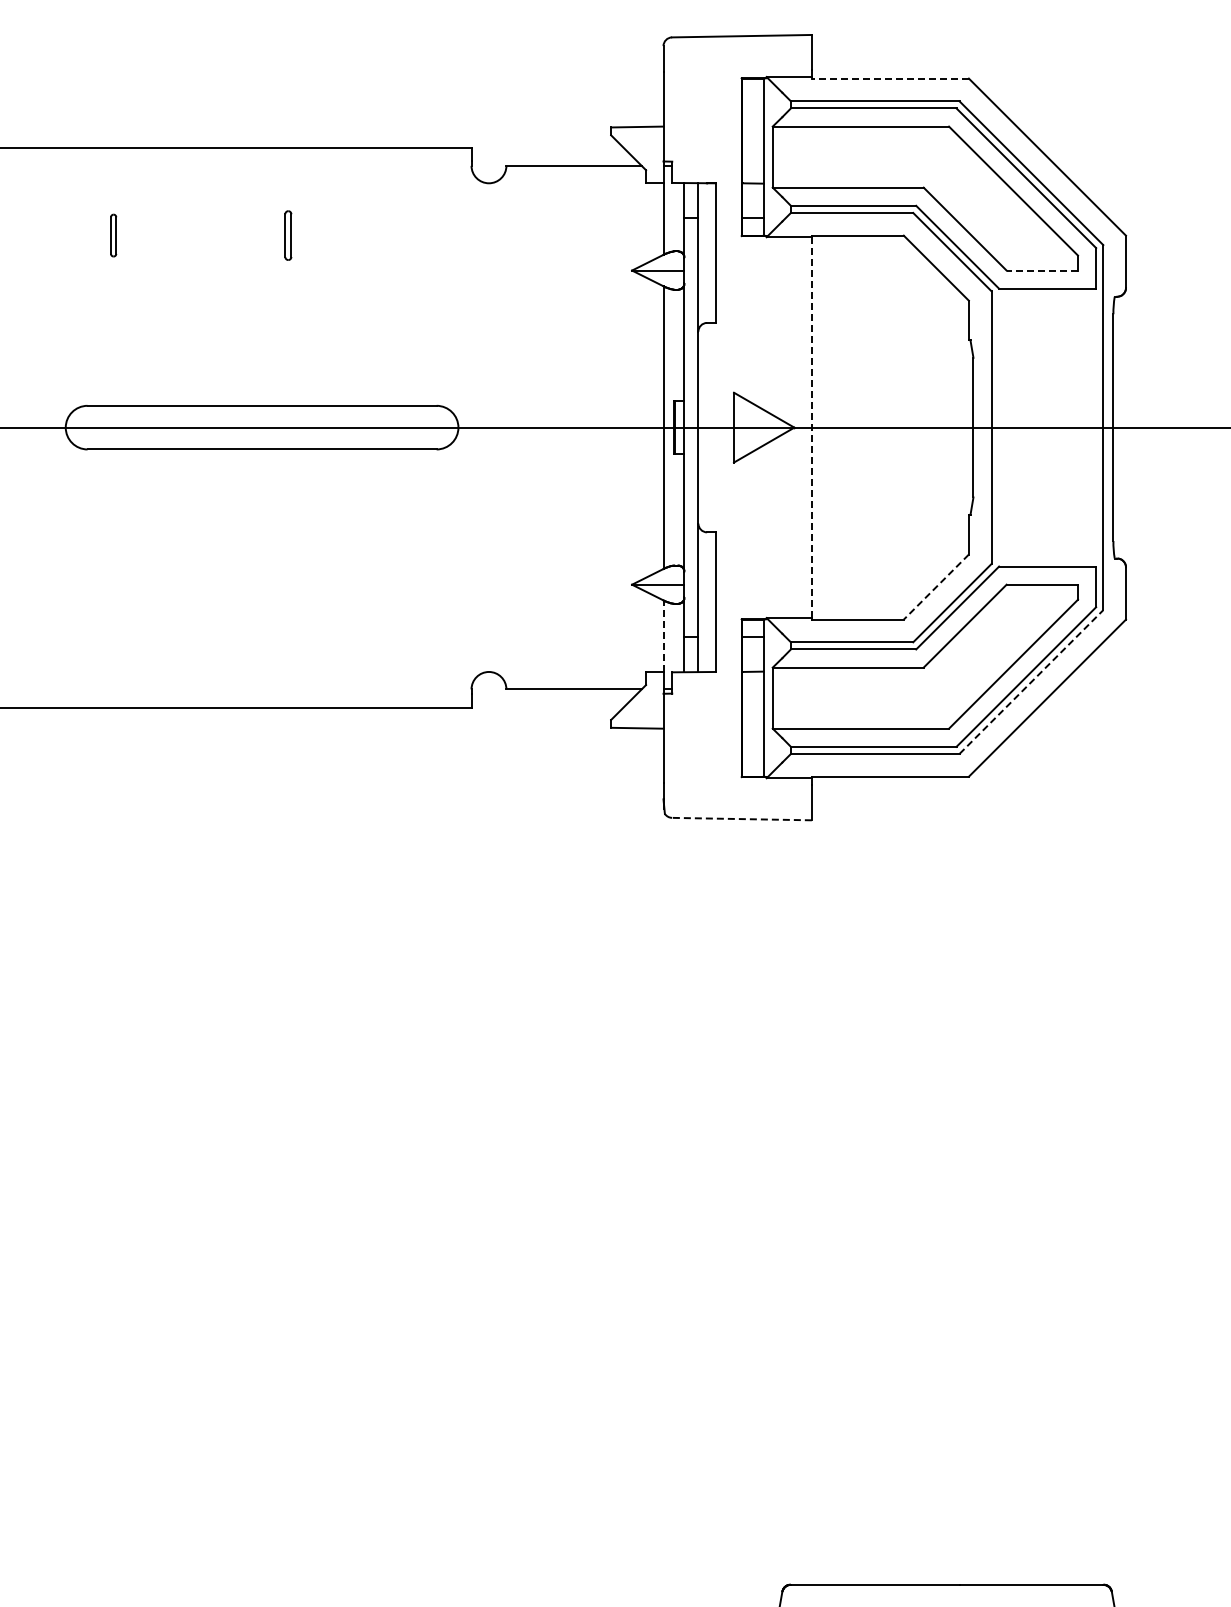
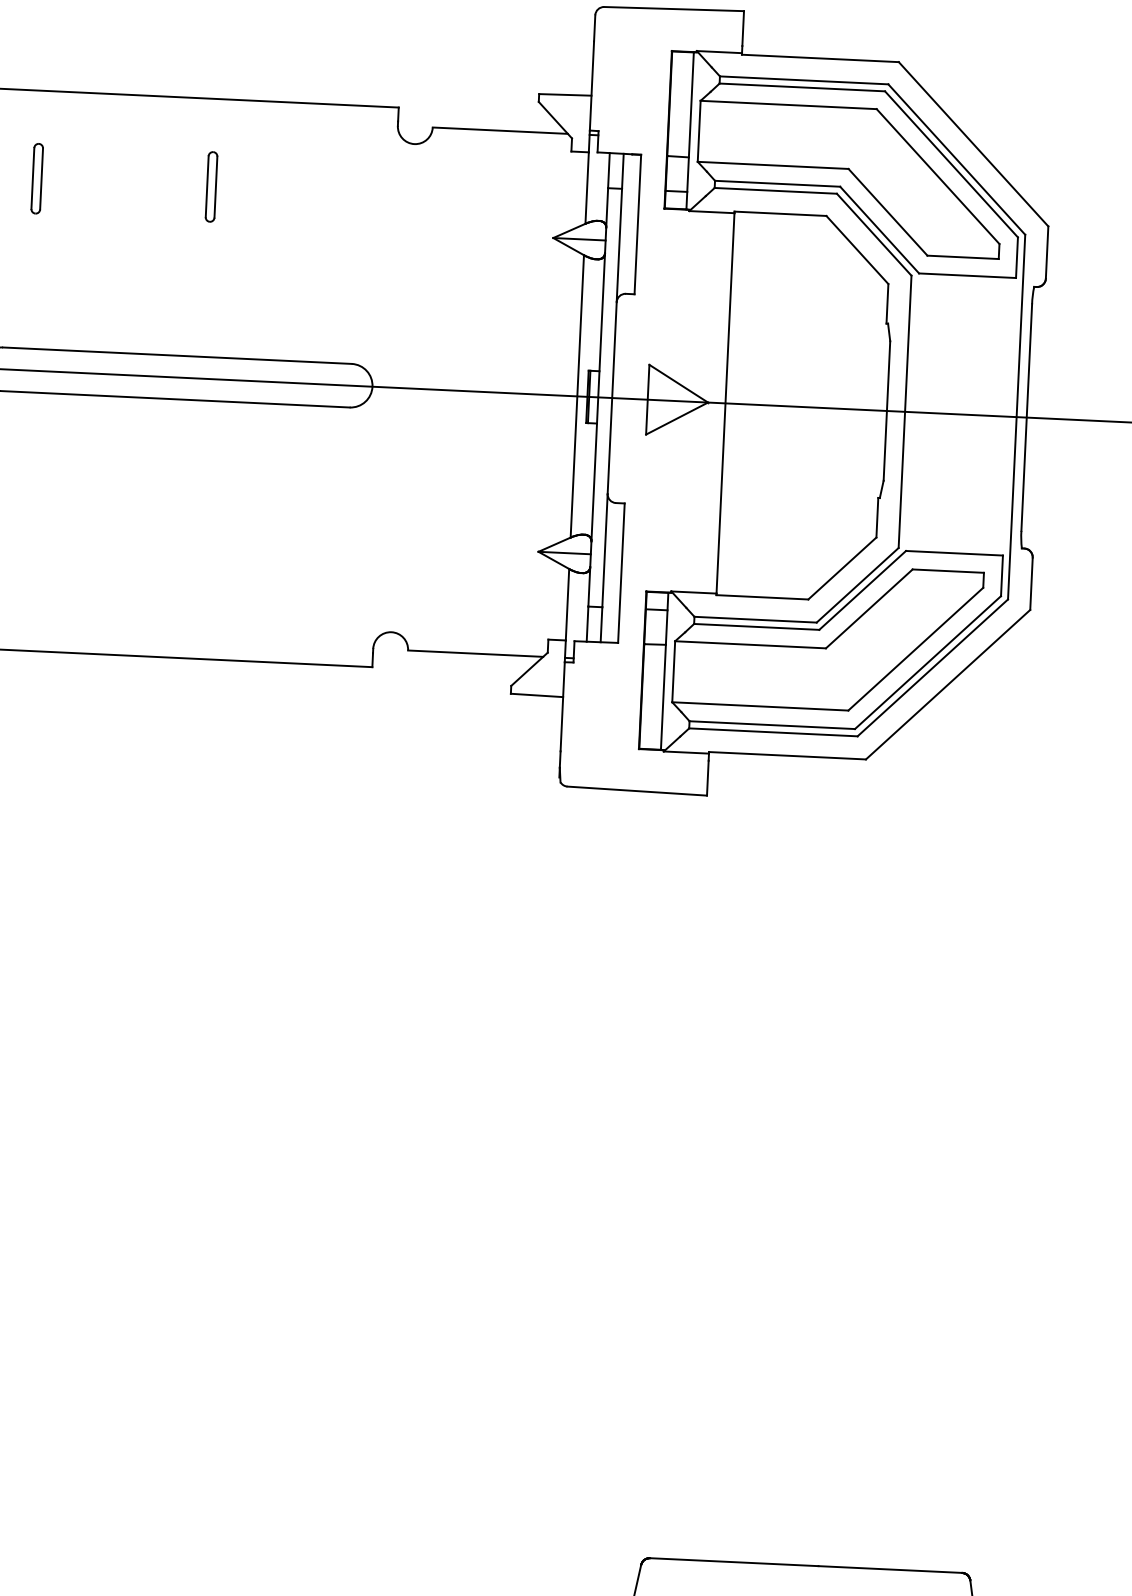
line: (890, 78) -> (820, 58), dashed -> solid
part: (113, 235) -> (36, 178), size x1.67
part: (288, 235) -> (211, 186), size x1.43
line: (1042, 270) -> (963, 257), dashed -> solid
line: (811, 427) -> (725, 403), dashed -> solid
line: (936, 587) -> (842, 568), dashed -> solid
line: (663, 636) -> (567, 605), dashed -> solid
line: (1031, 682) -> (932, 668), dashed -> solid
line: (741, 819) -> (636, 791), dashed -> solid

